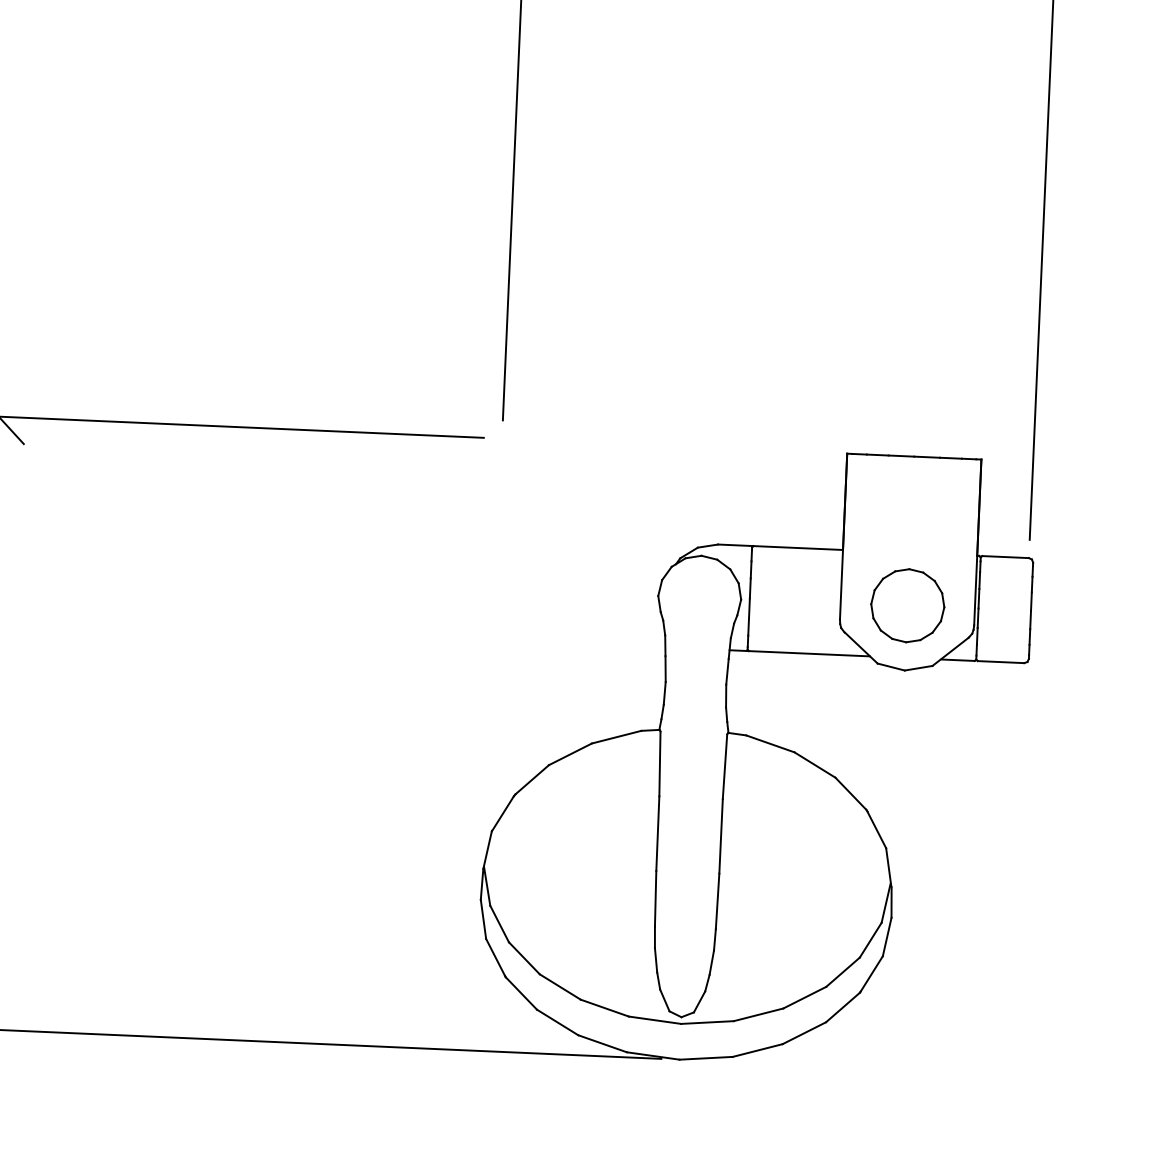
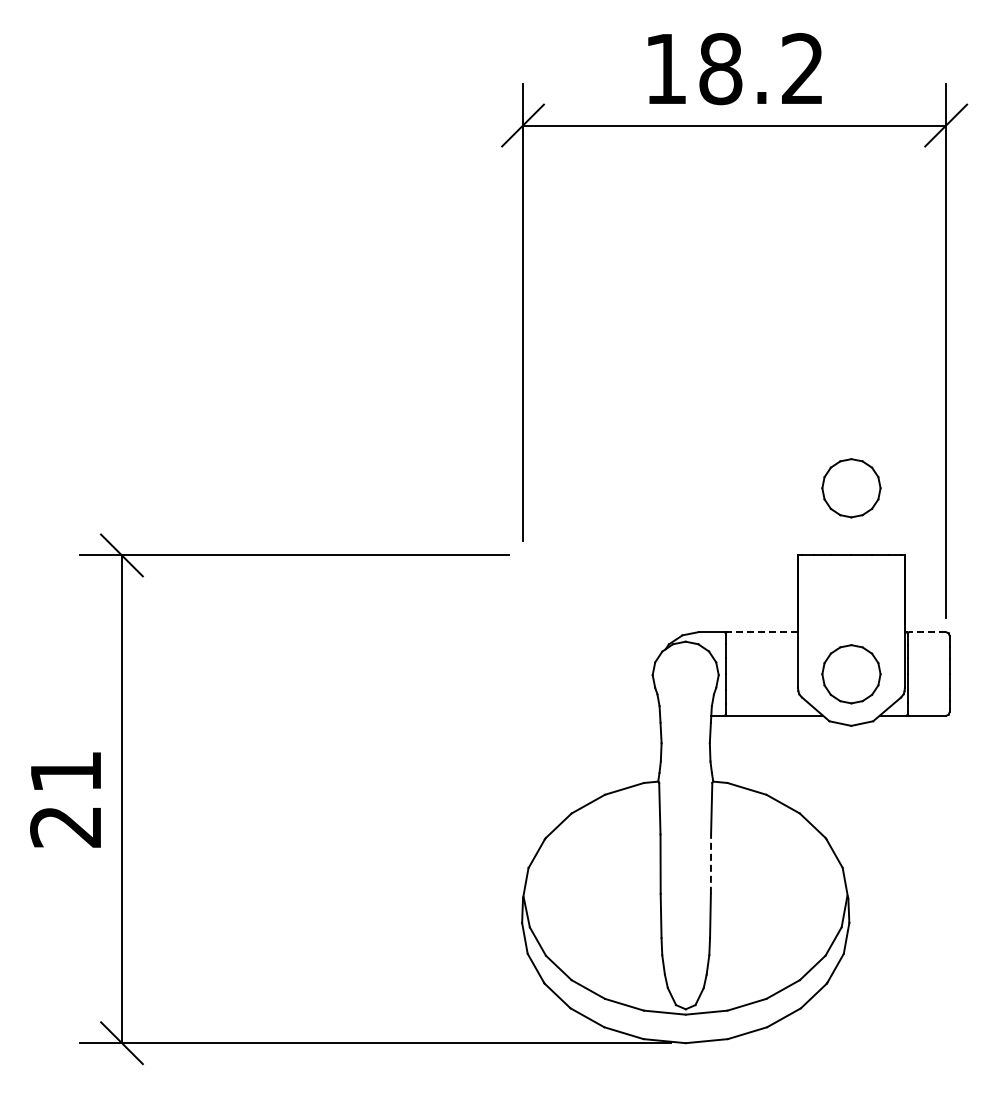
part: (918, 372) -> (851, 488), added
line: (798, 548) -> (762, 632), solid -> dashed
line: (1005, 557) -> (927, 632), solid -> dashed
line: (720, 836) -> (710, 864), solid -> dashed

